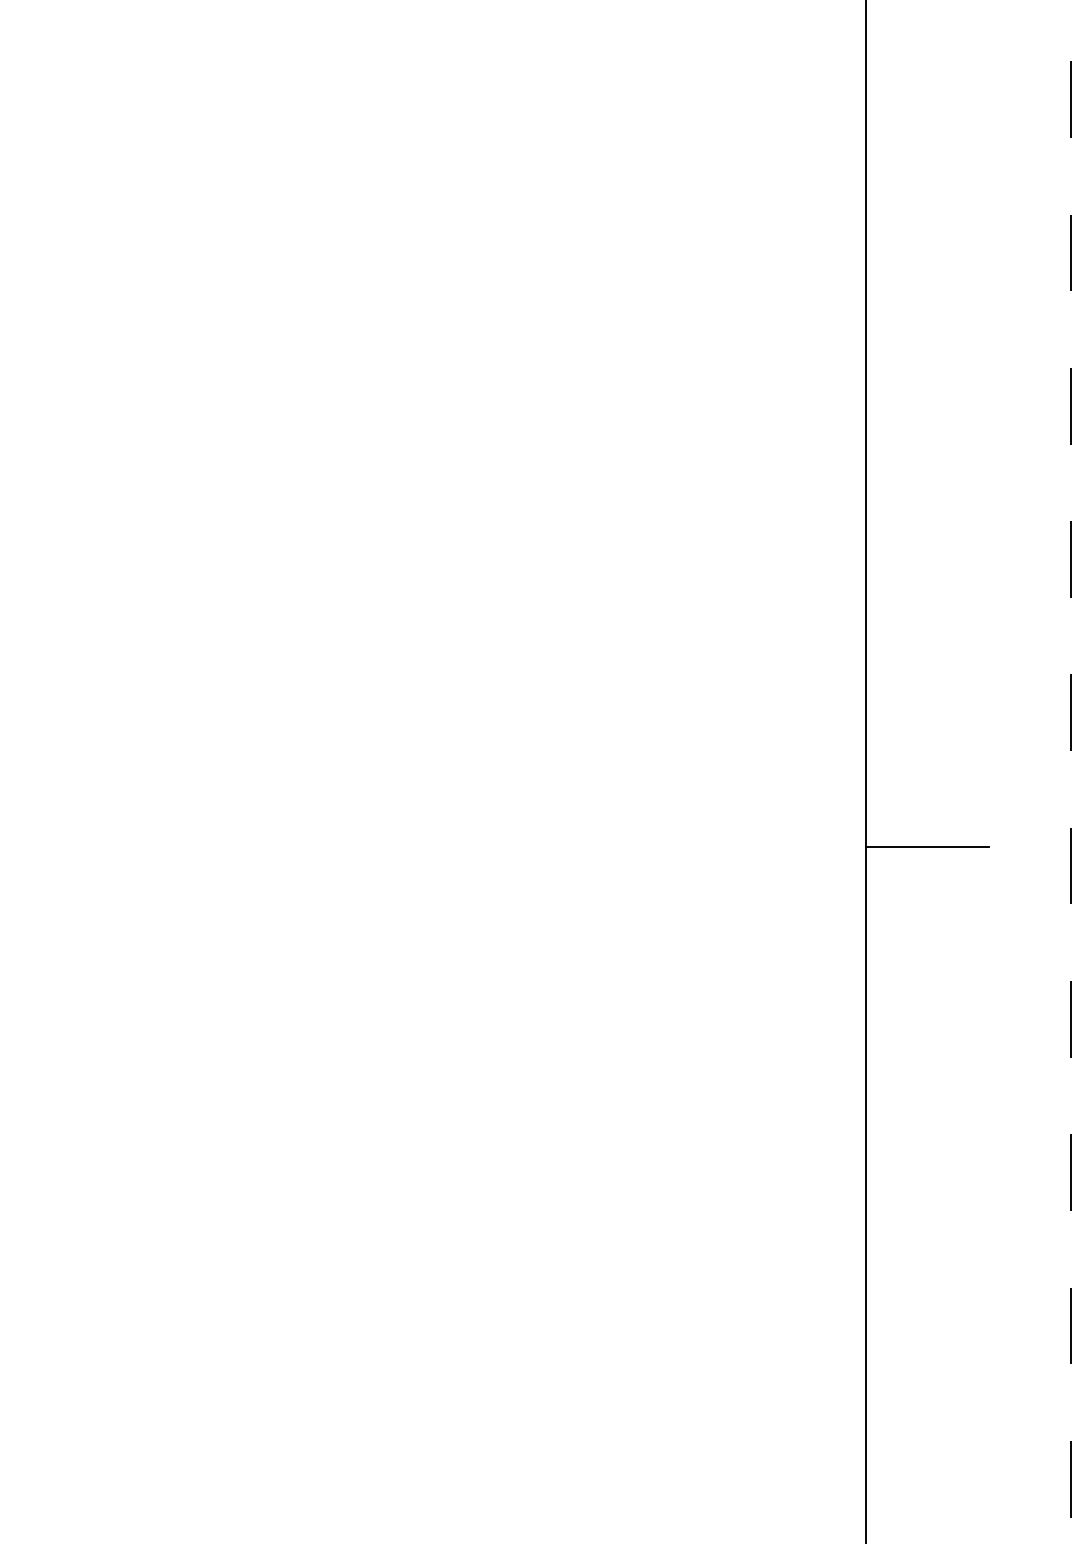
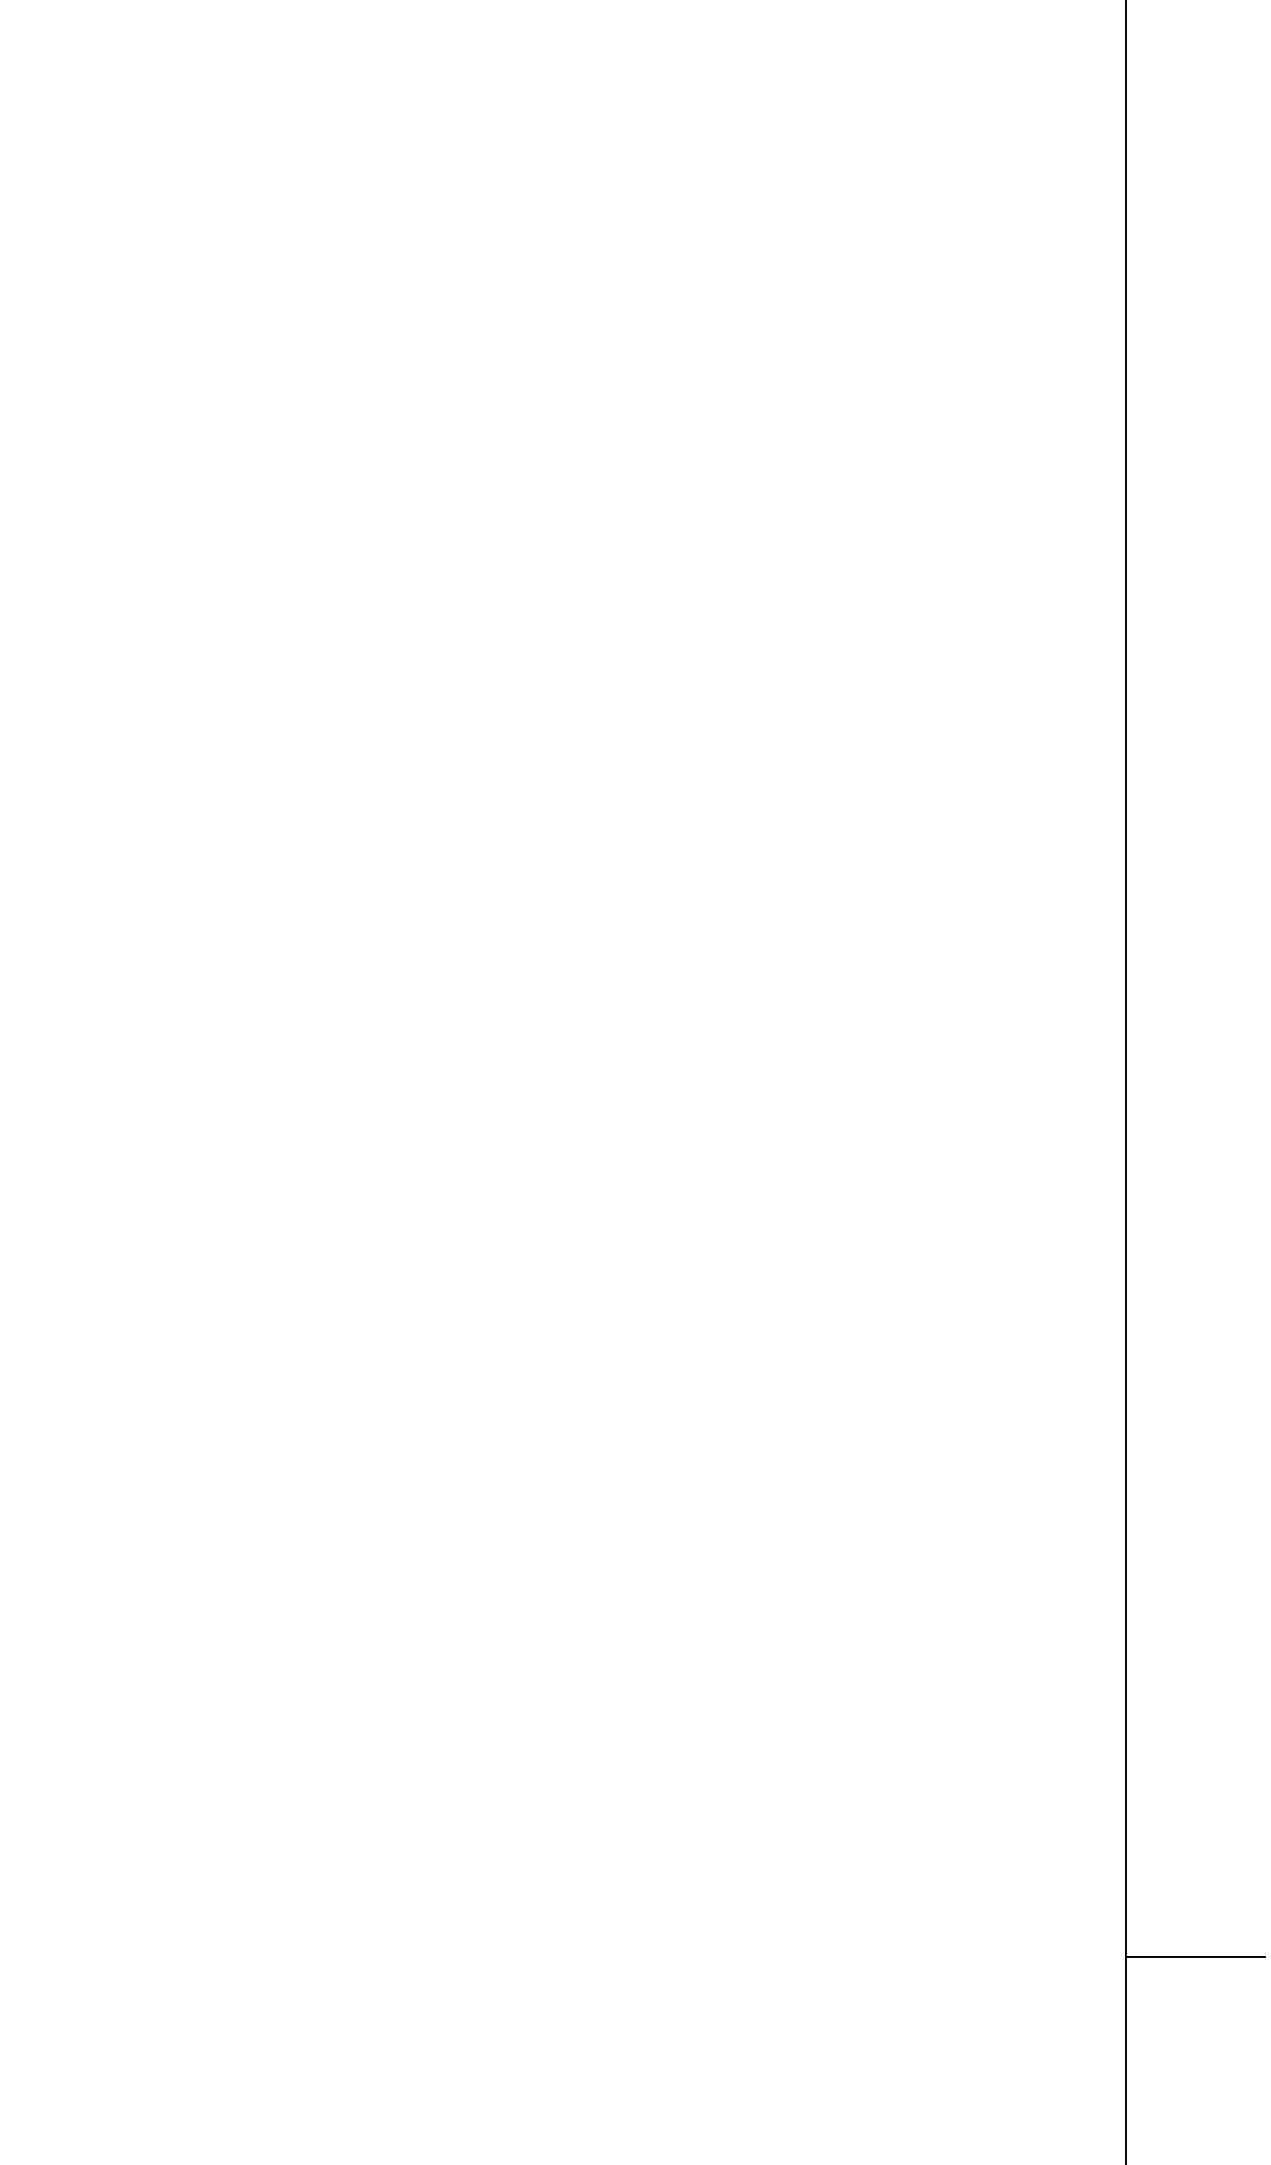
line: (927, 846) -> (1195, 800), removed

